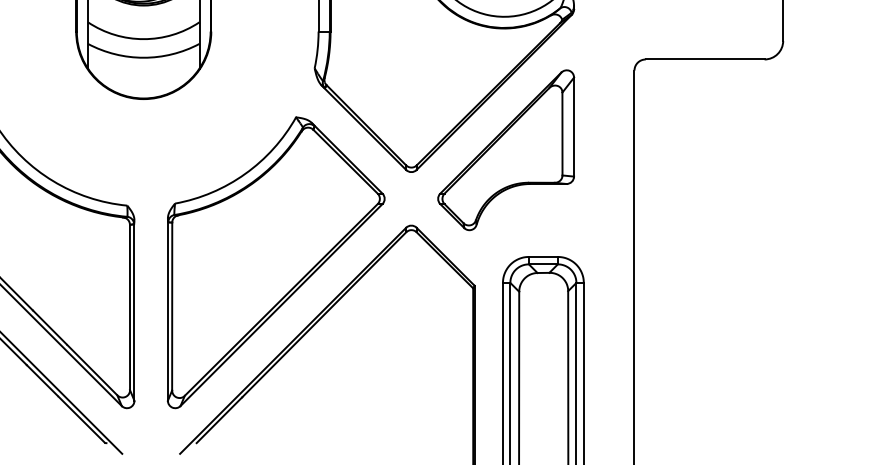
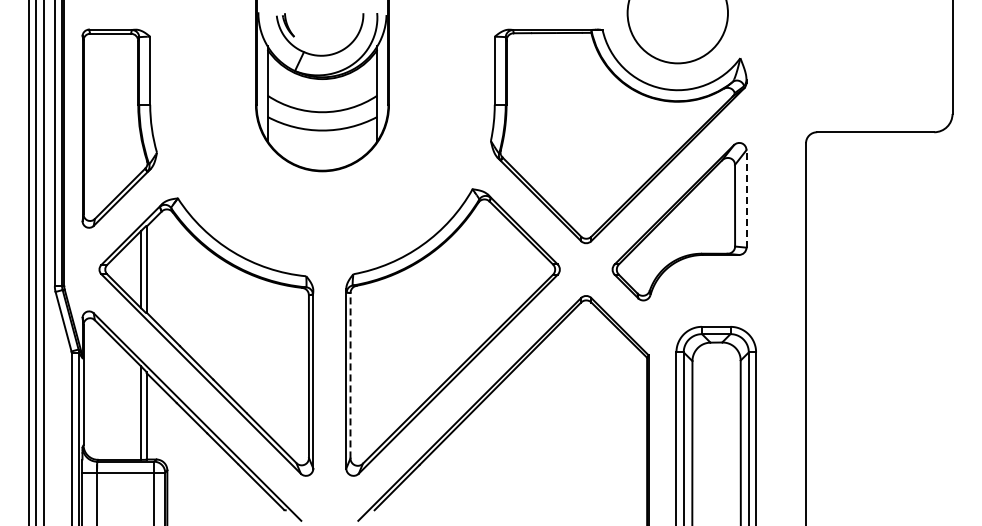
line: (574, 126) -> (746, 198), solid -> dashed
line: (172, 306) -> (350, 375), solid -> dashed

